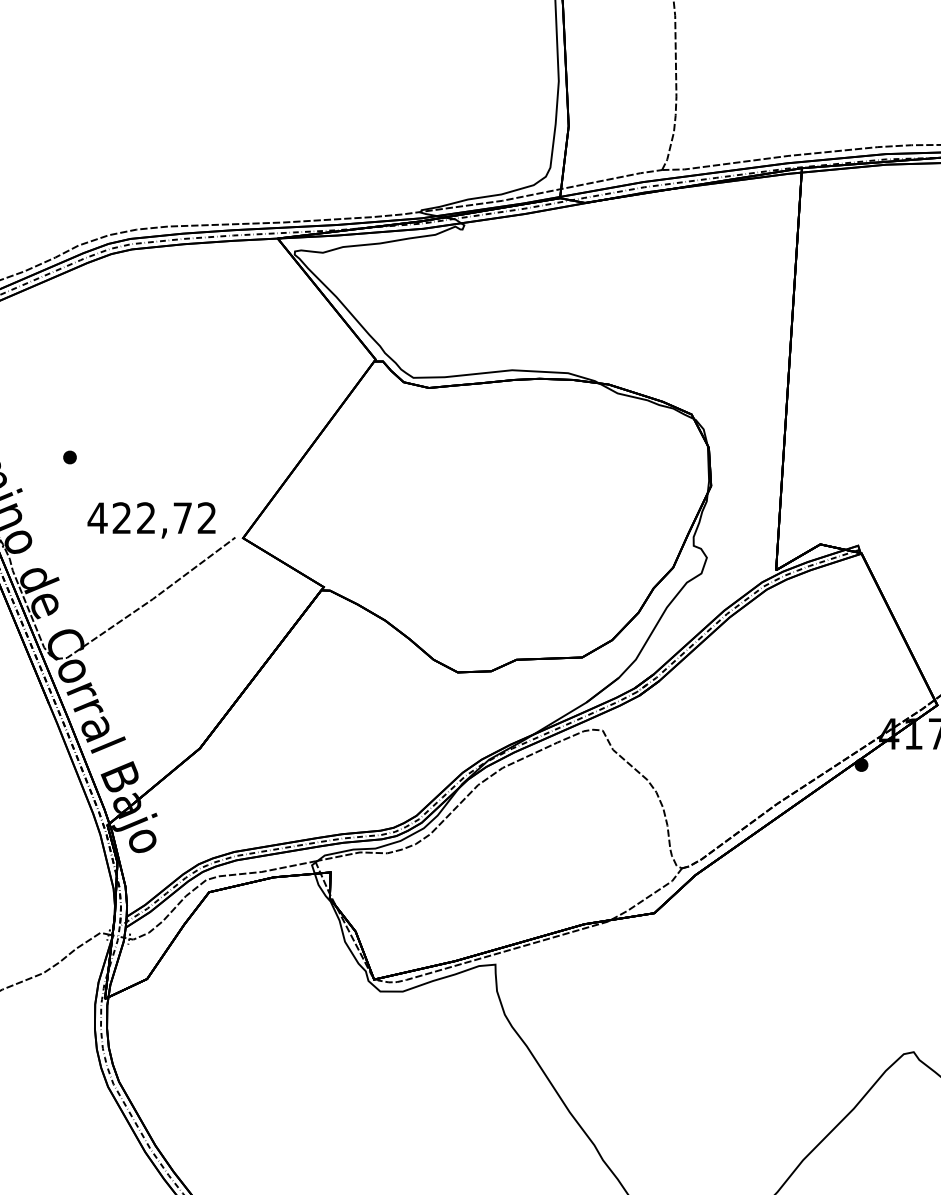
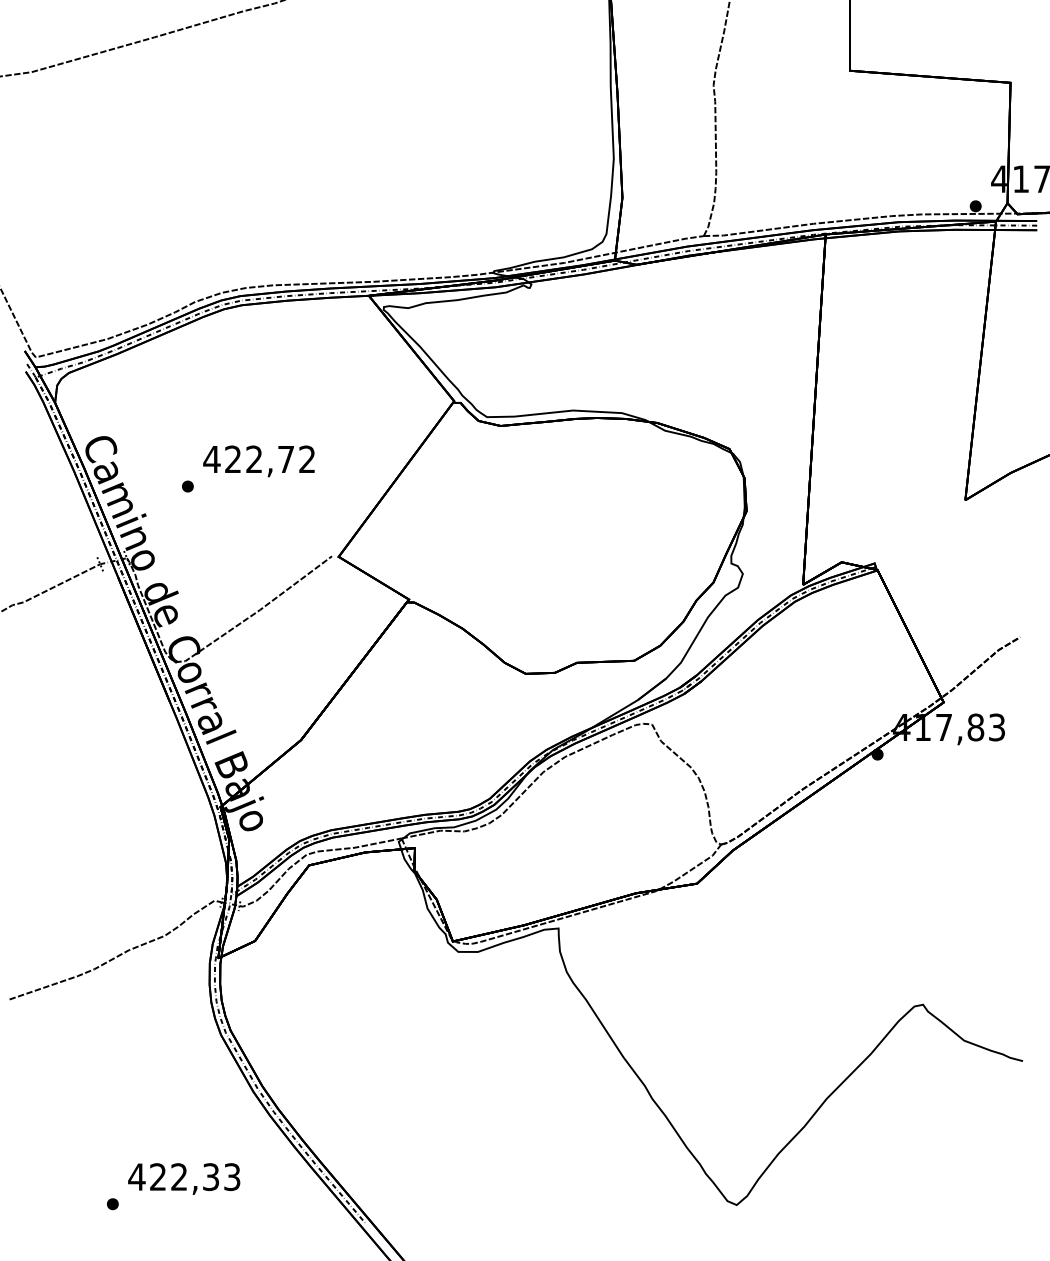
text: (151, 520) -> (258, 461), moved

